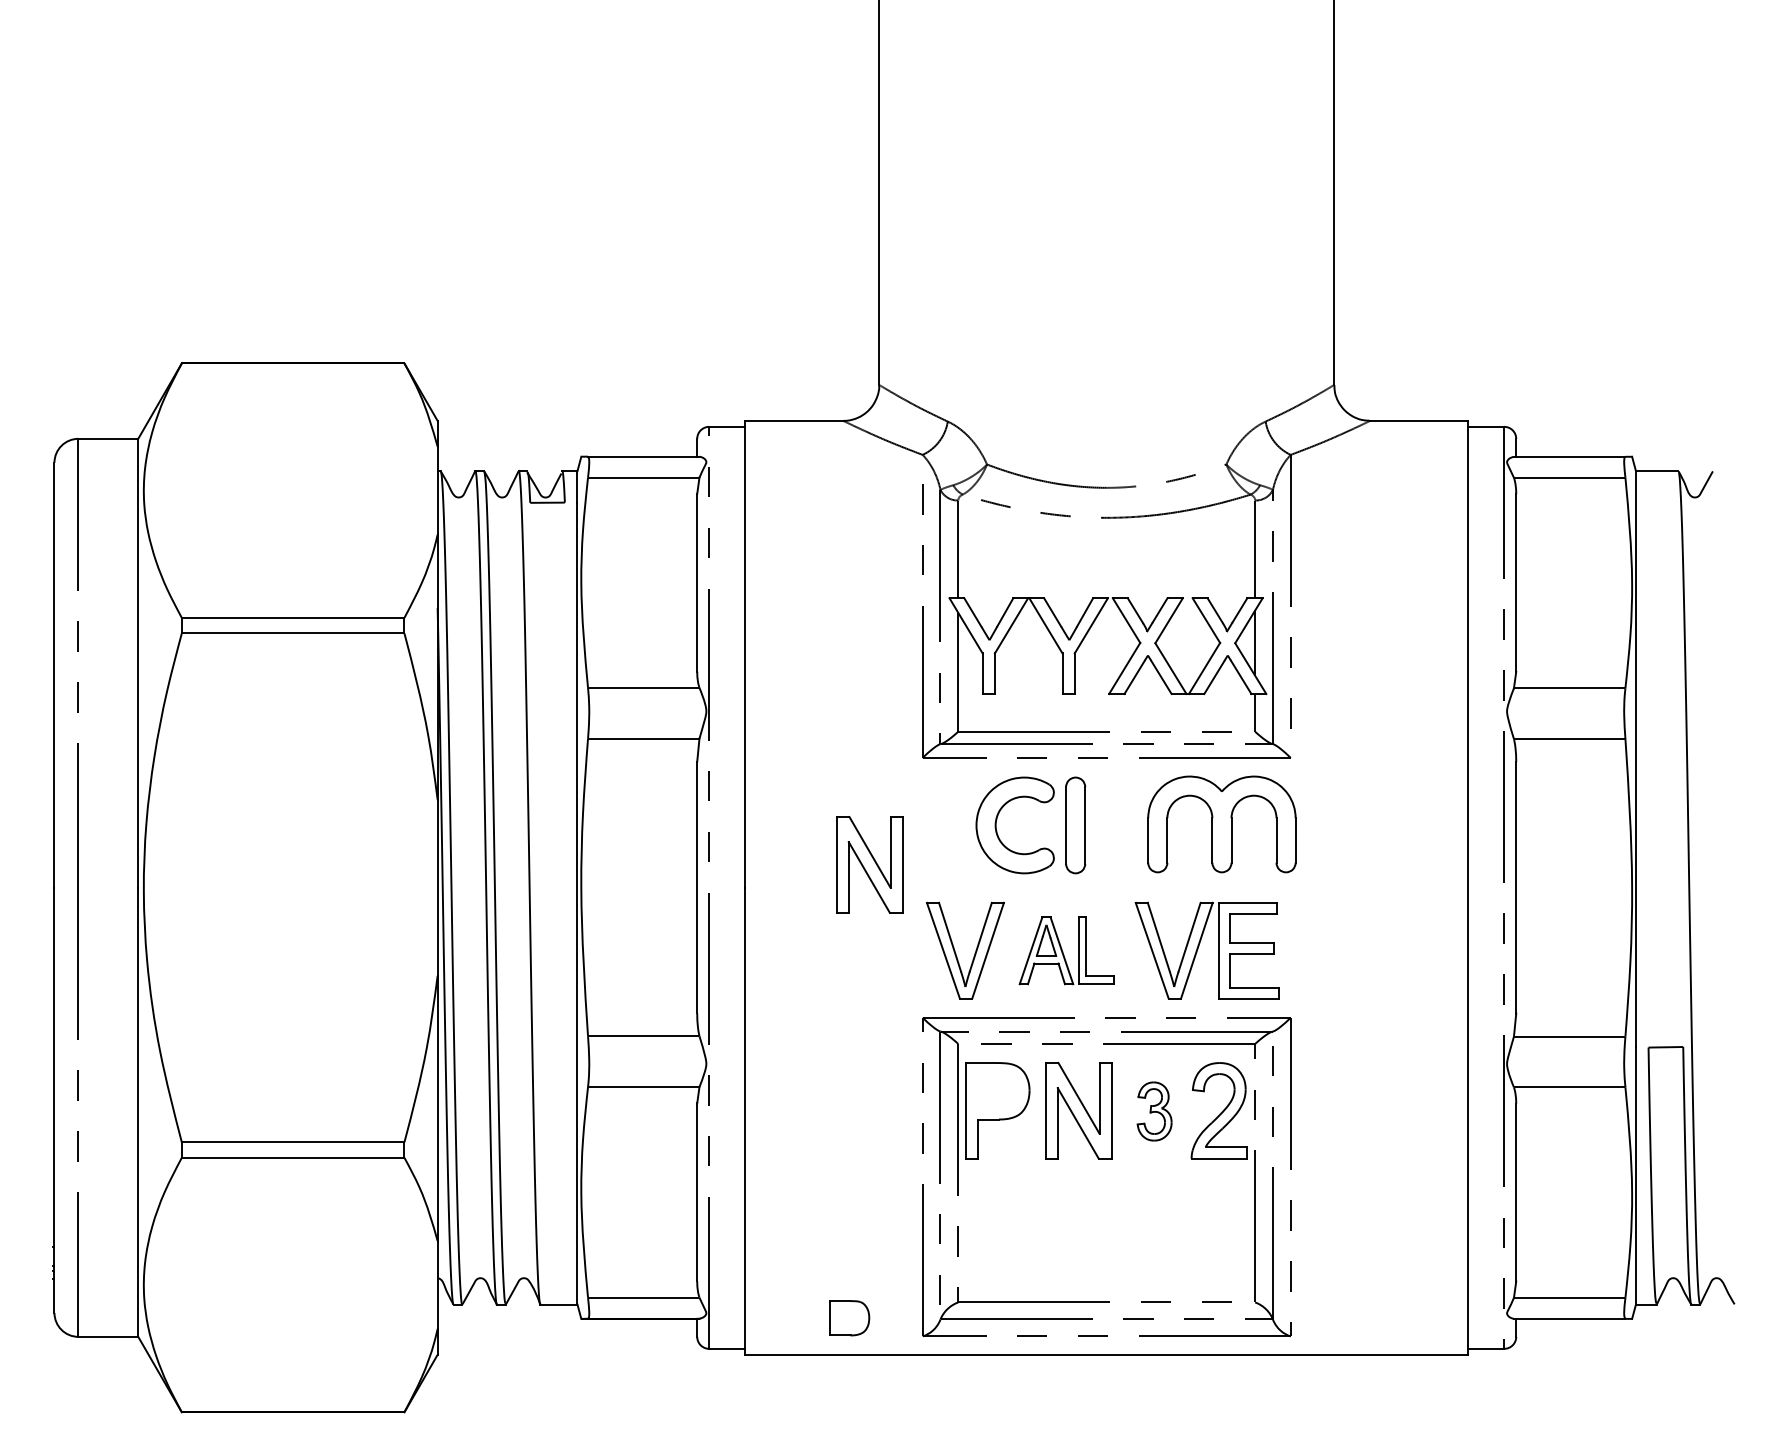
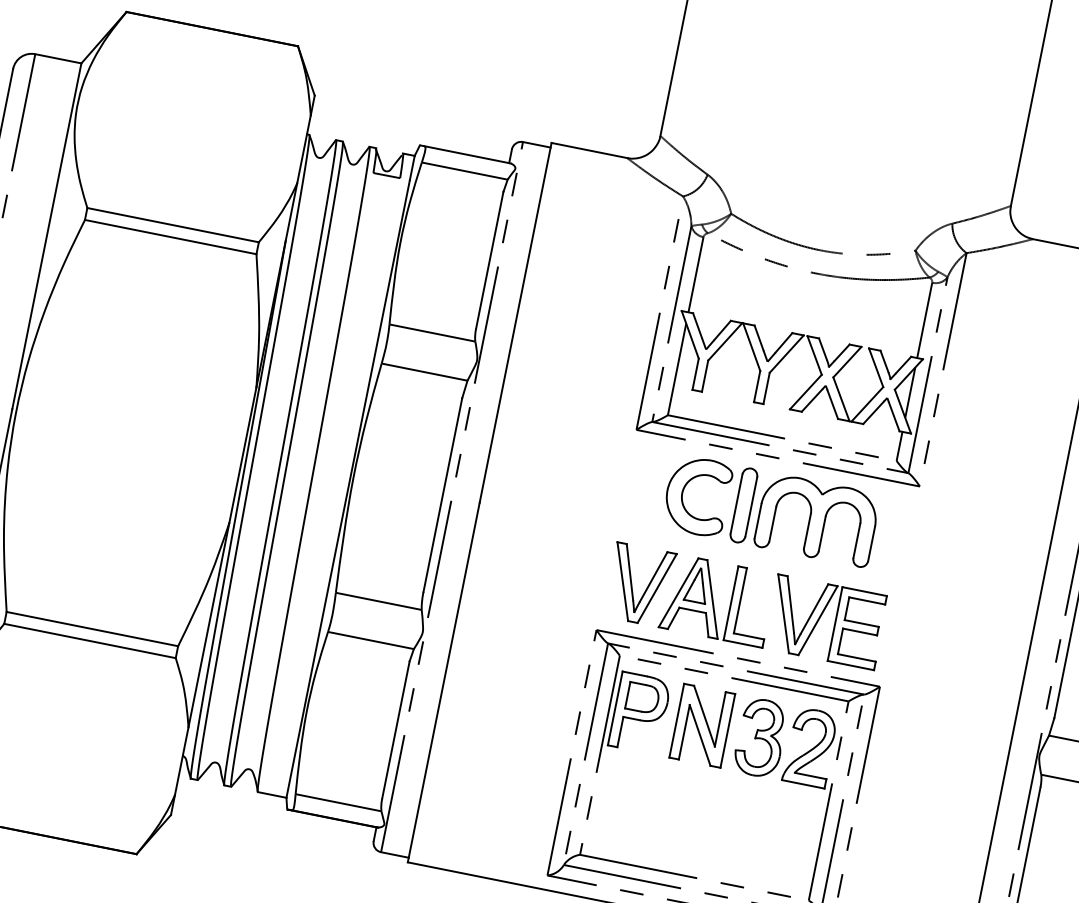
part: (1221, 824) -> (816, 520), moved
part: (869, 864) -> (579, 503), removed
part: (1066, 950) -> (717, 600), size x1.43
part: (1154, 1111) -> (760, 737), size x1.67
part: (849, 1318) -> (642, 698), moved

